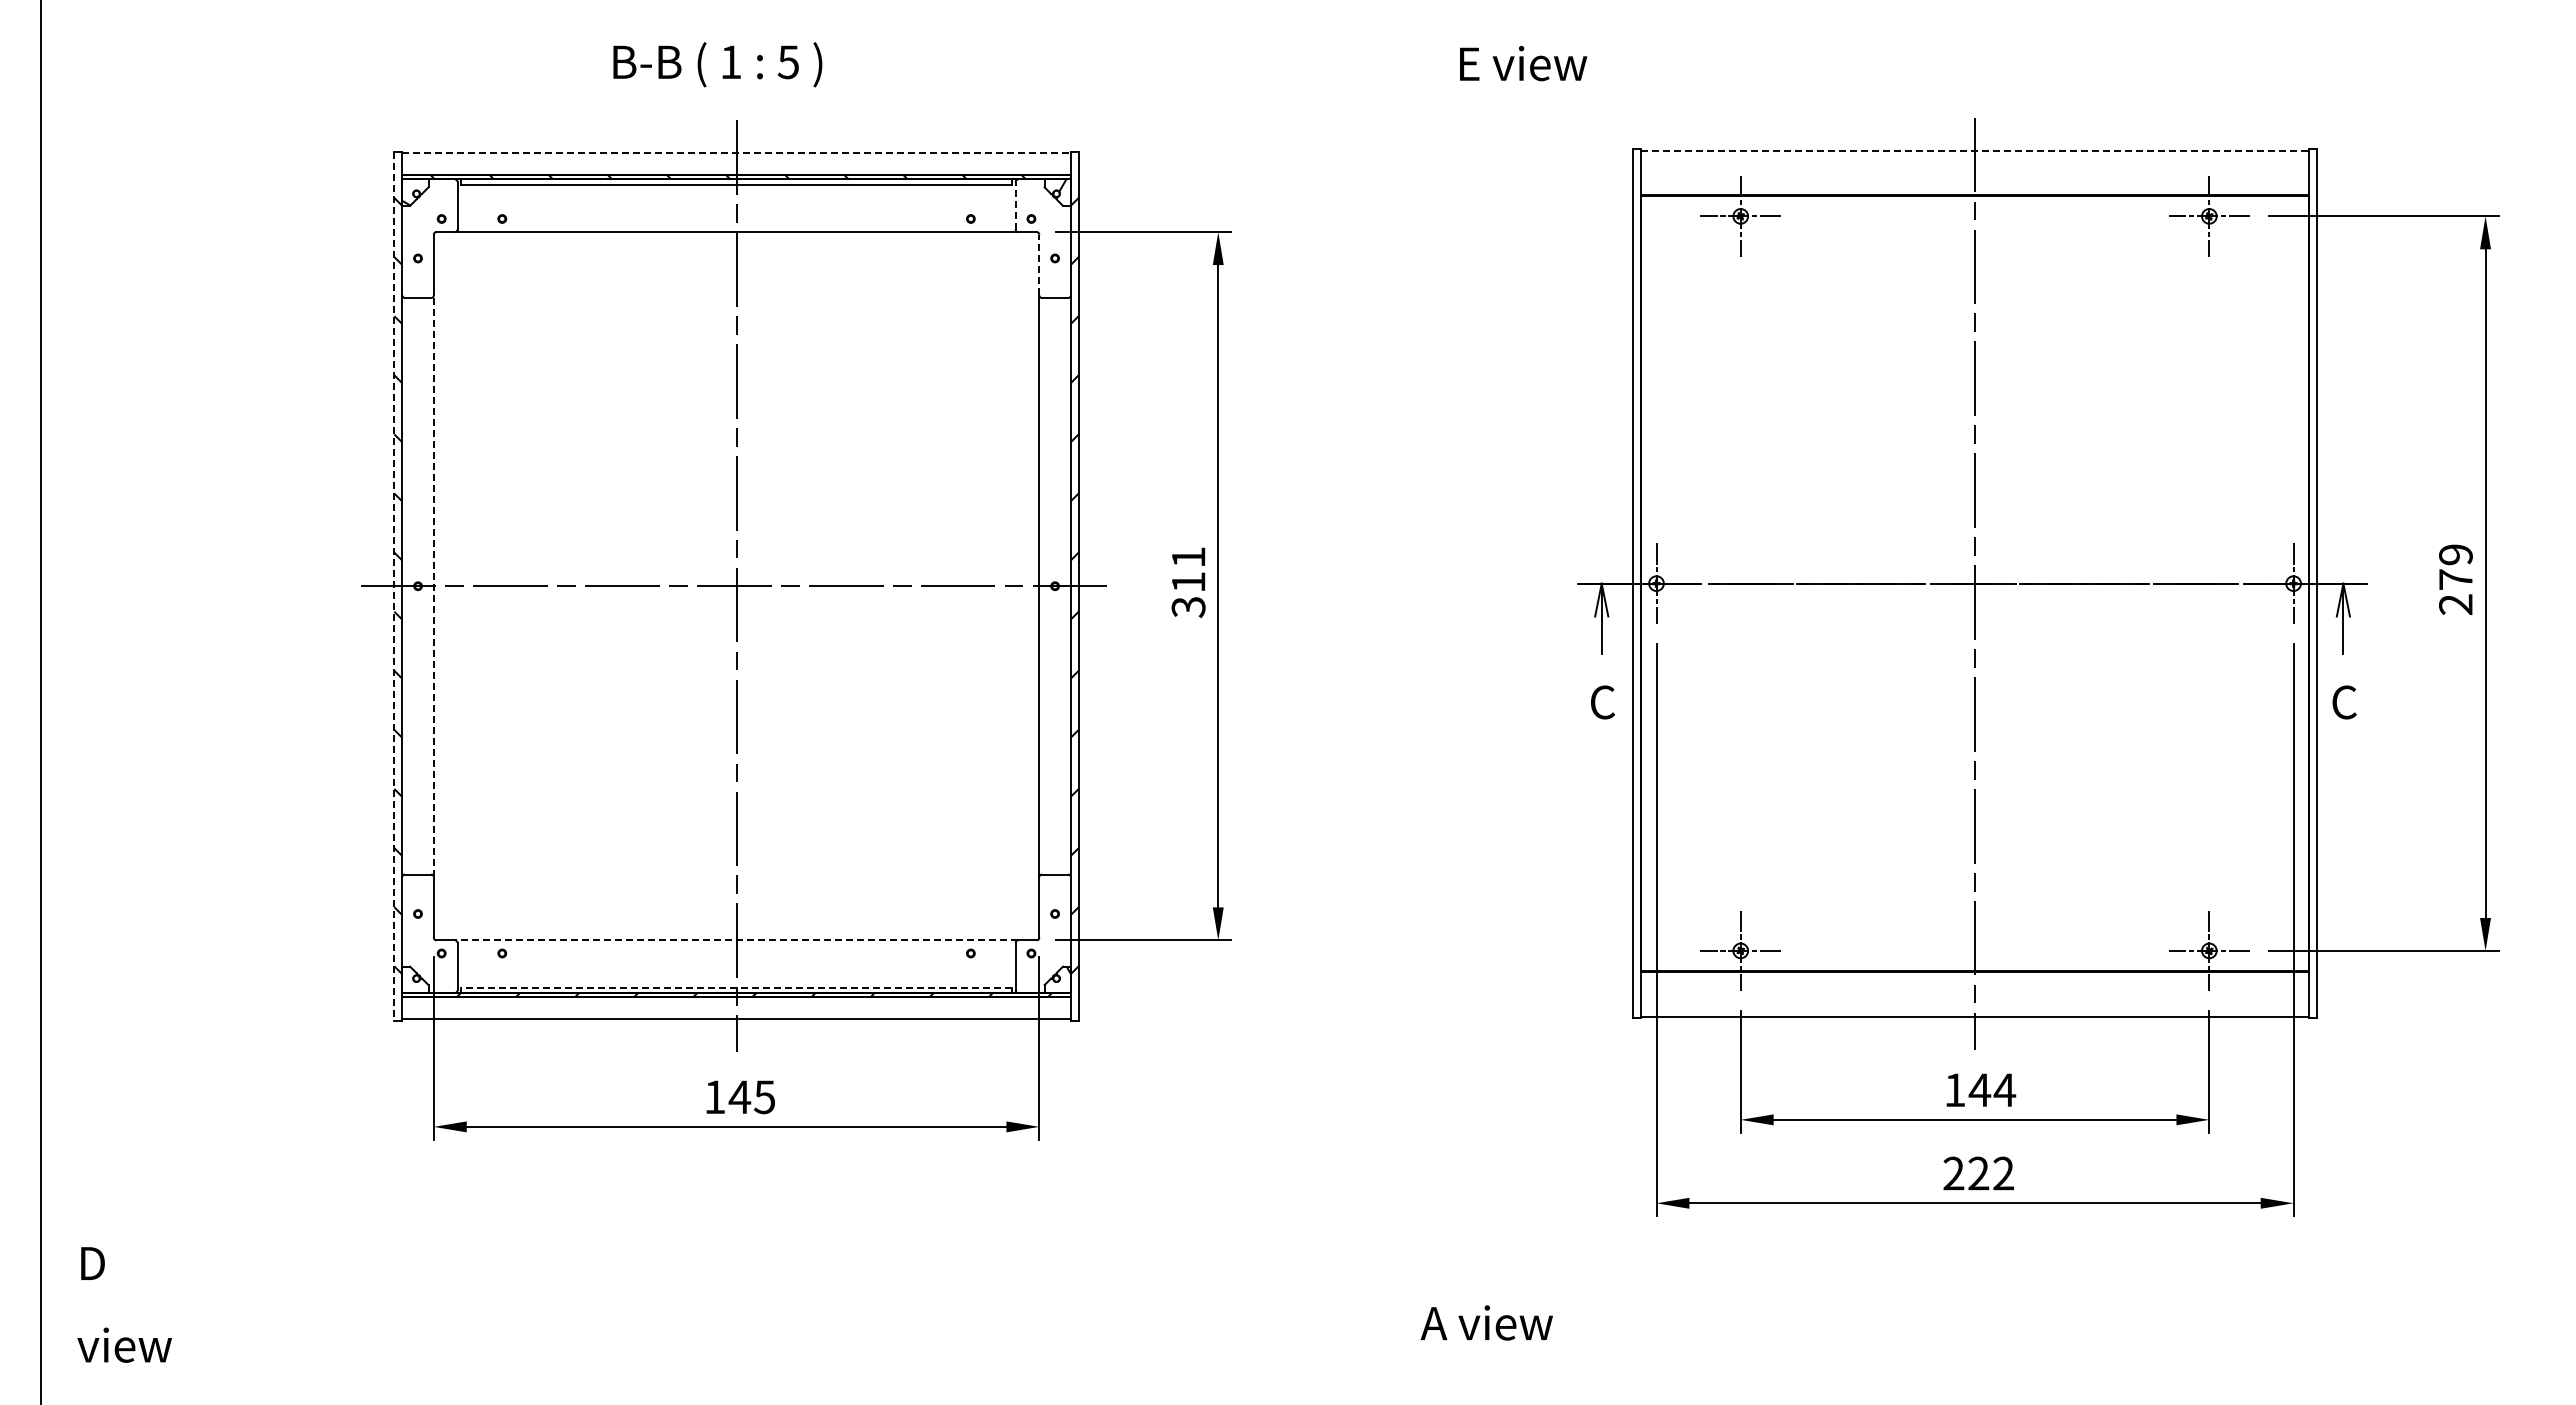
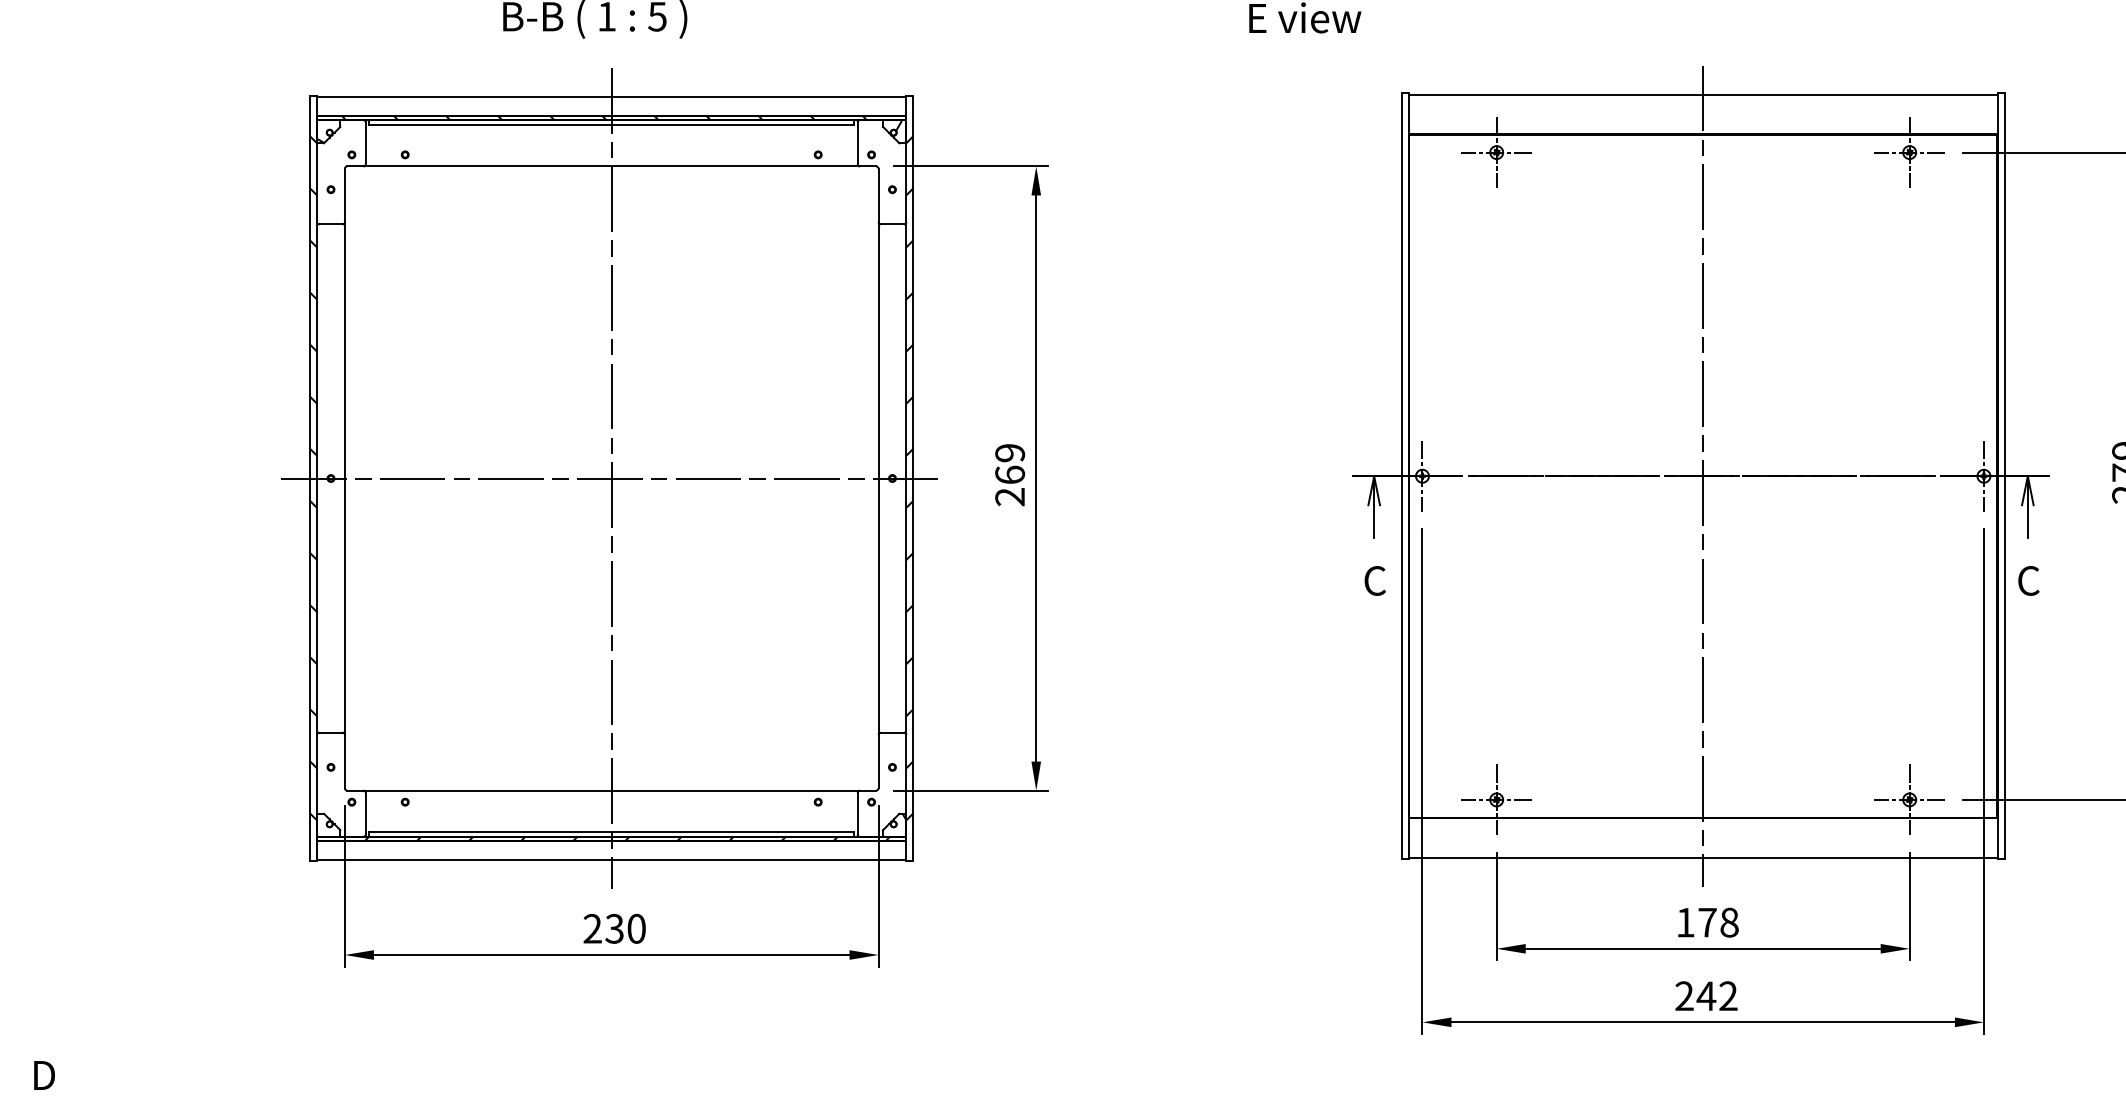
line: (1975, 150) -> (1703, 94), dashed -> solid
line: (737, 153) -> (612, 97), dashed -> solid
line: (1015, 205) -> (857, 142), dashed -> solid
line: (1039, 264) -> (878, 194), dashed -> solid
text: (1188, 582) -> (1010, 475), 311 -> 269
line: (394, 586) -> (310, 478), dashed -> solid
line: (433, 586) -> (344, 478), dashed -> solid
line: (736, 940) -> (611, 790), dashed -> solid
line: (736, 987) -> (611, 832), dashed -> solid
text: (1992, 1090) -> (1718, 922), 144 -> 178
text: (739, 1097) -> (614, 929), 145 -> 230
text: (1978, 1173) -> (1706, 996), 222 -> 242

